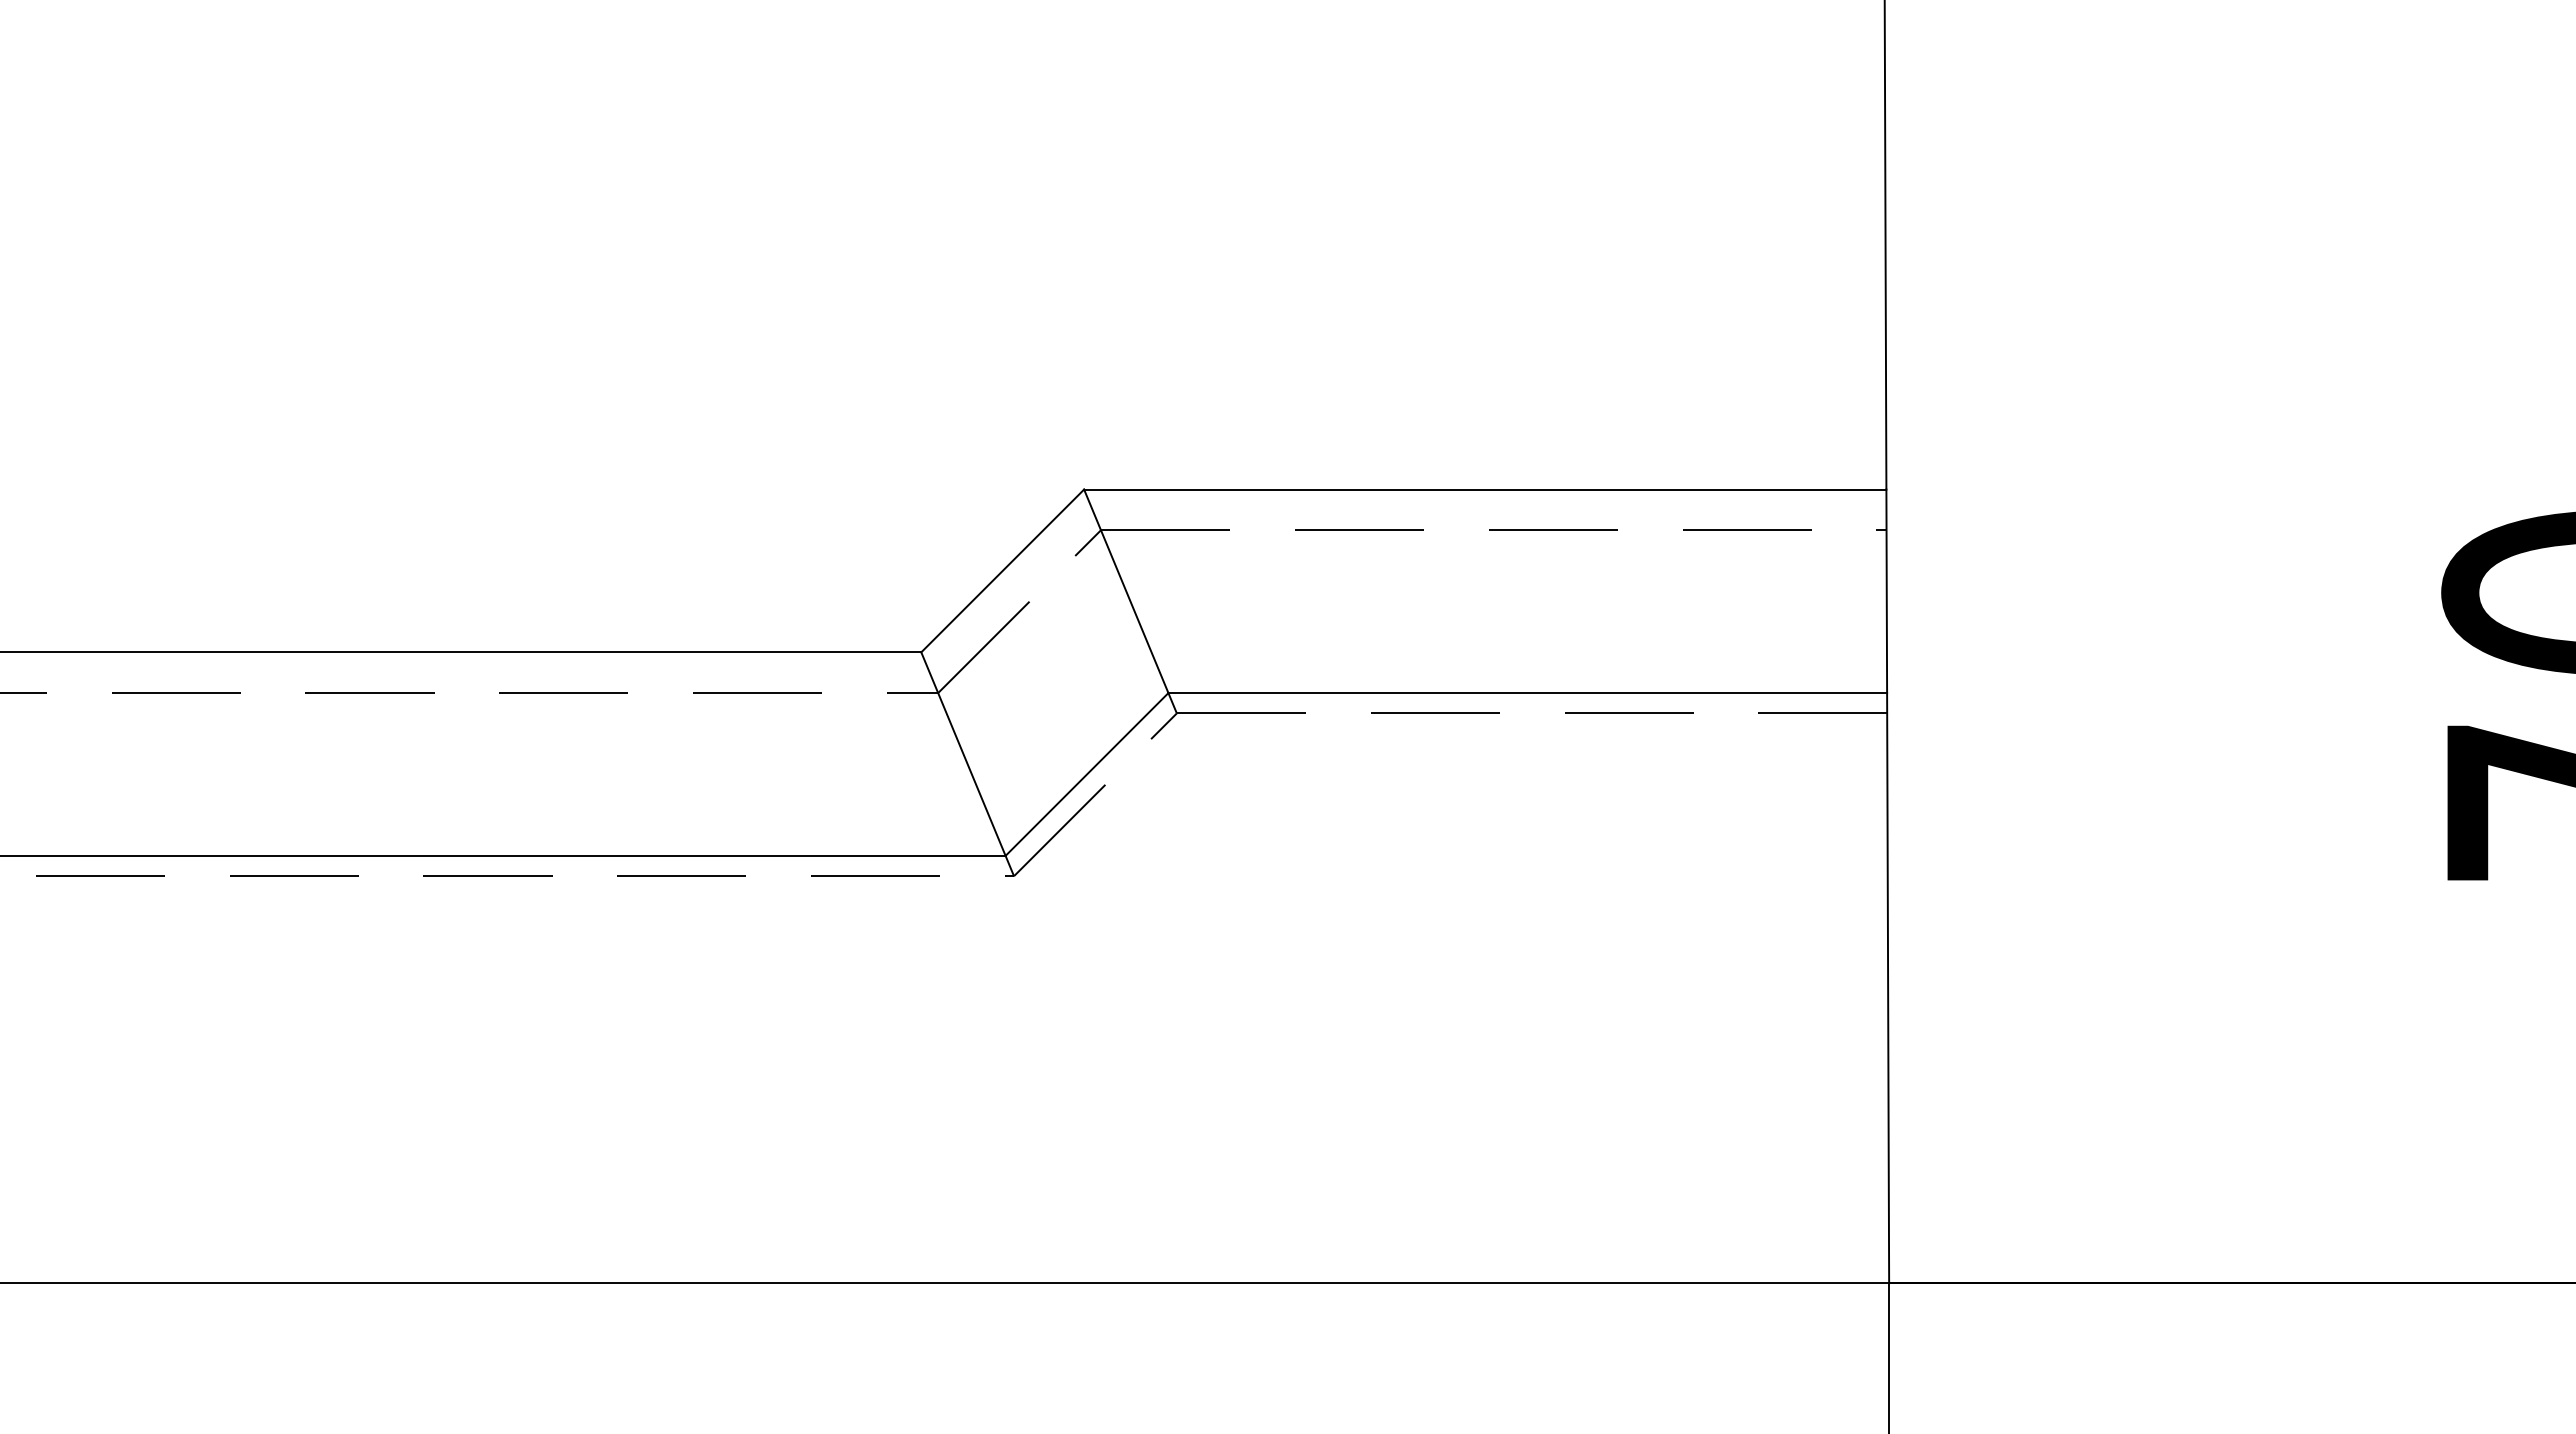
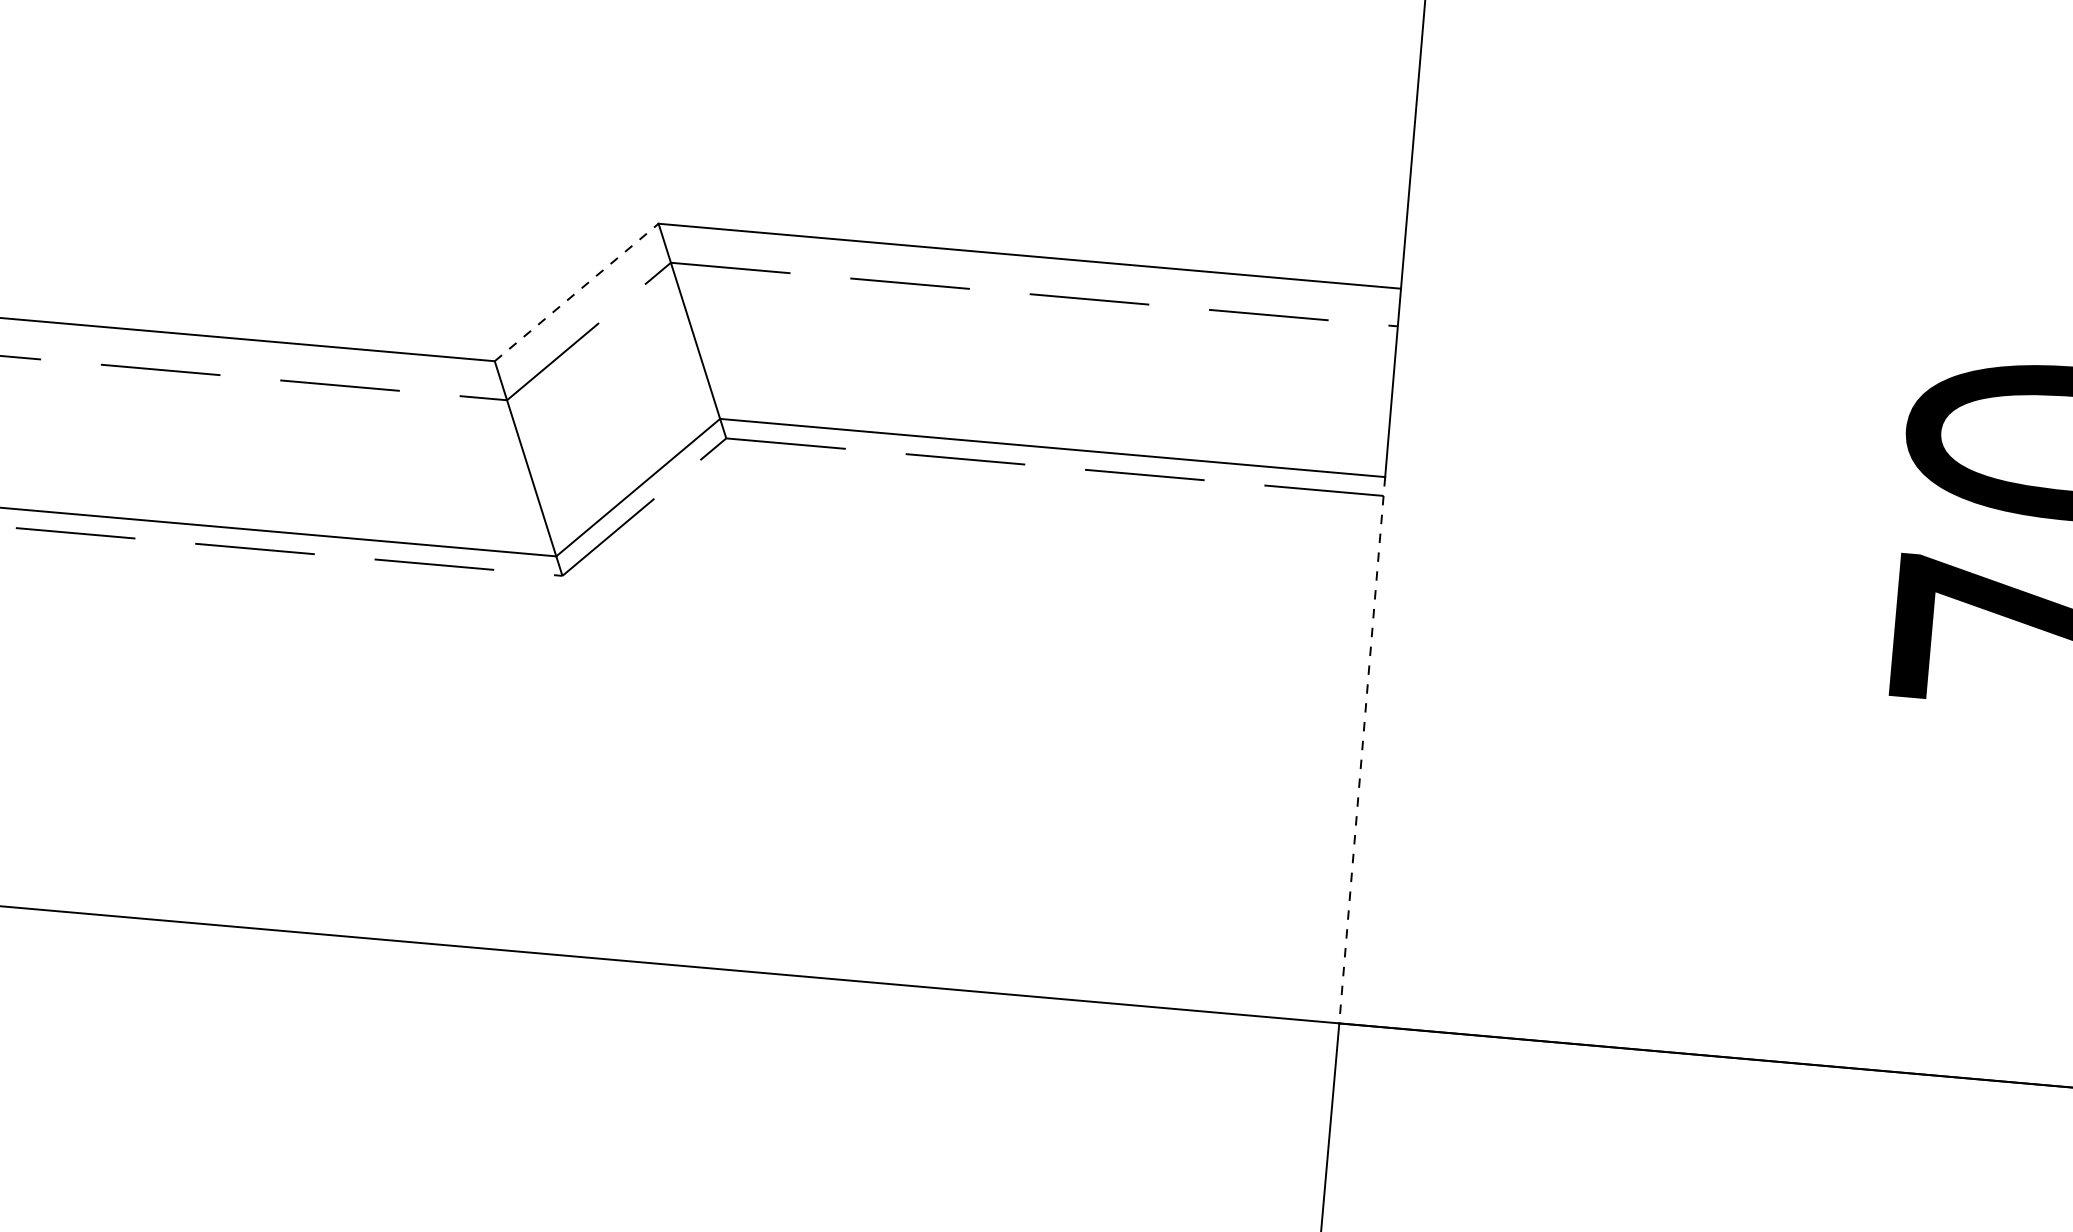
line: (1003, 570) -> (577, 292), solid -> dashed
line: (1888, 988) -> (1362, 750), solid -> dashed

